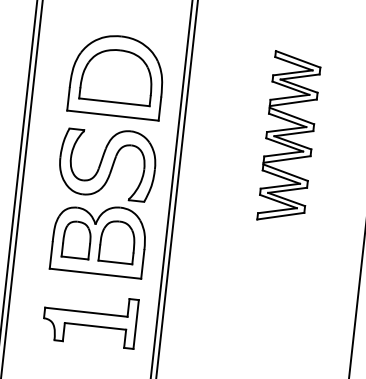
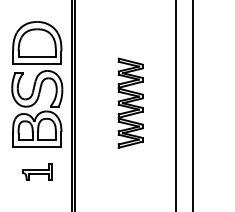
part: (288, 136) -> (130, 102), moved
part: (88, 318) -> (36, 171), size x0.6

